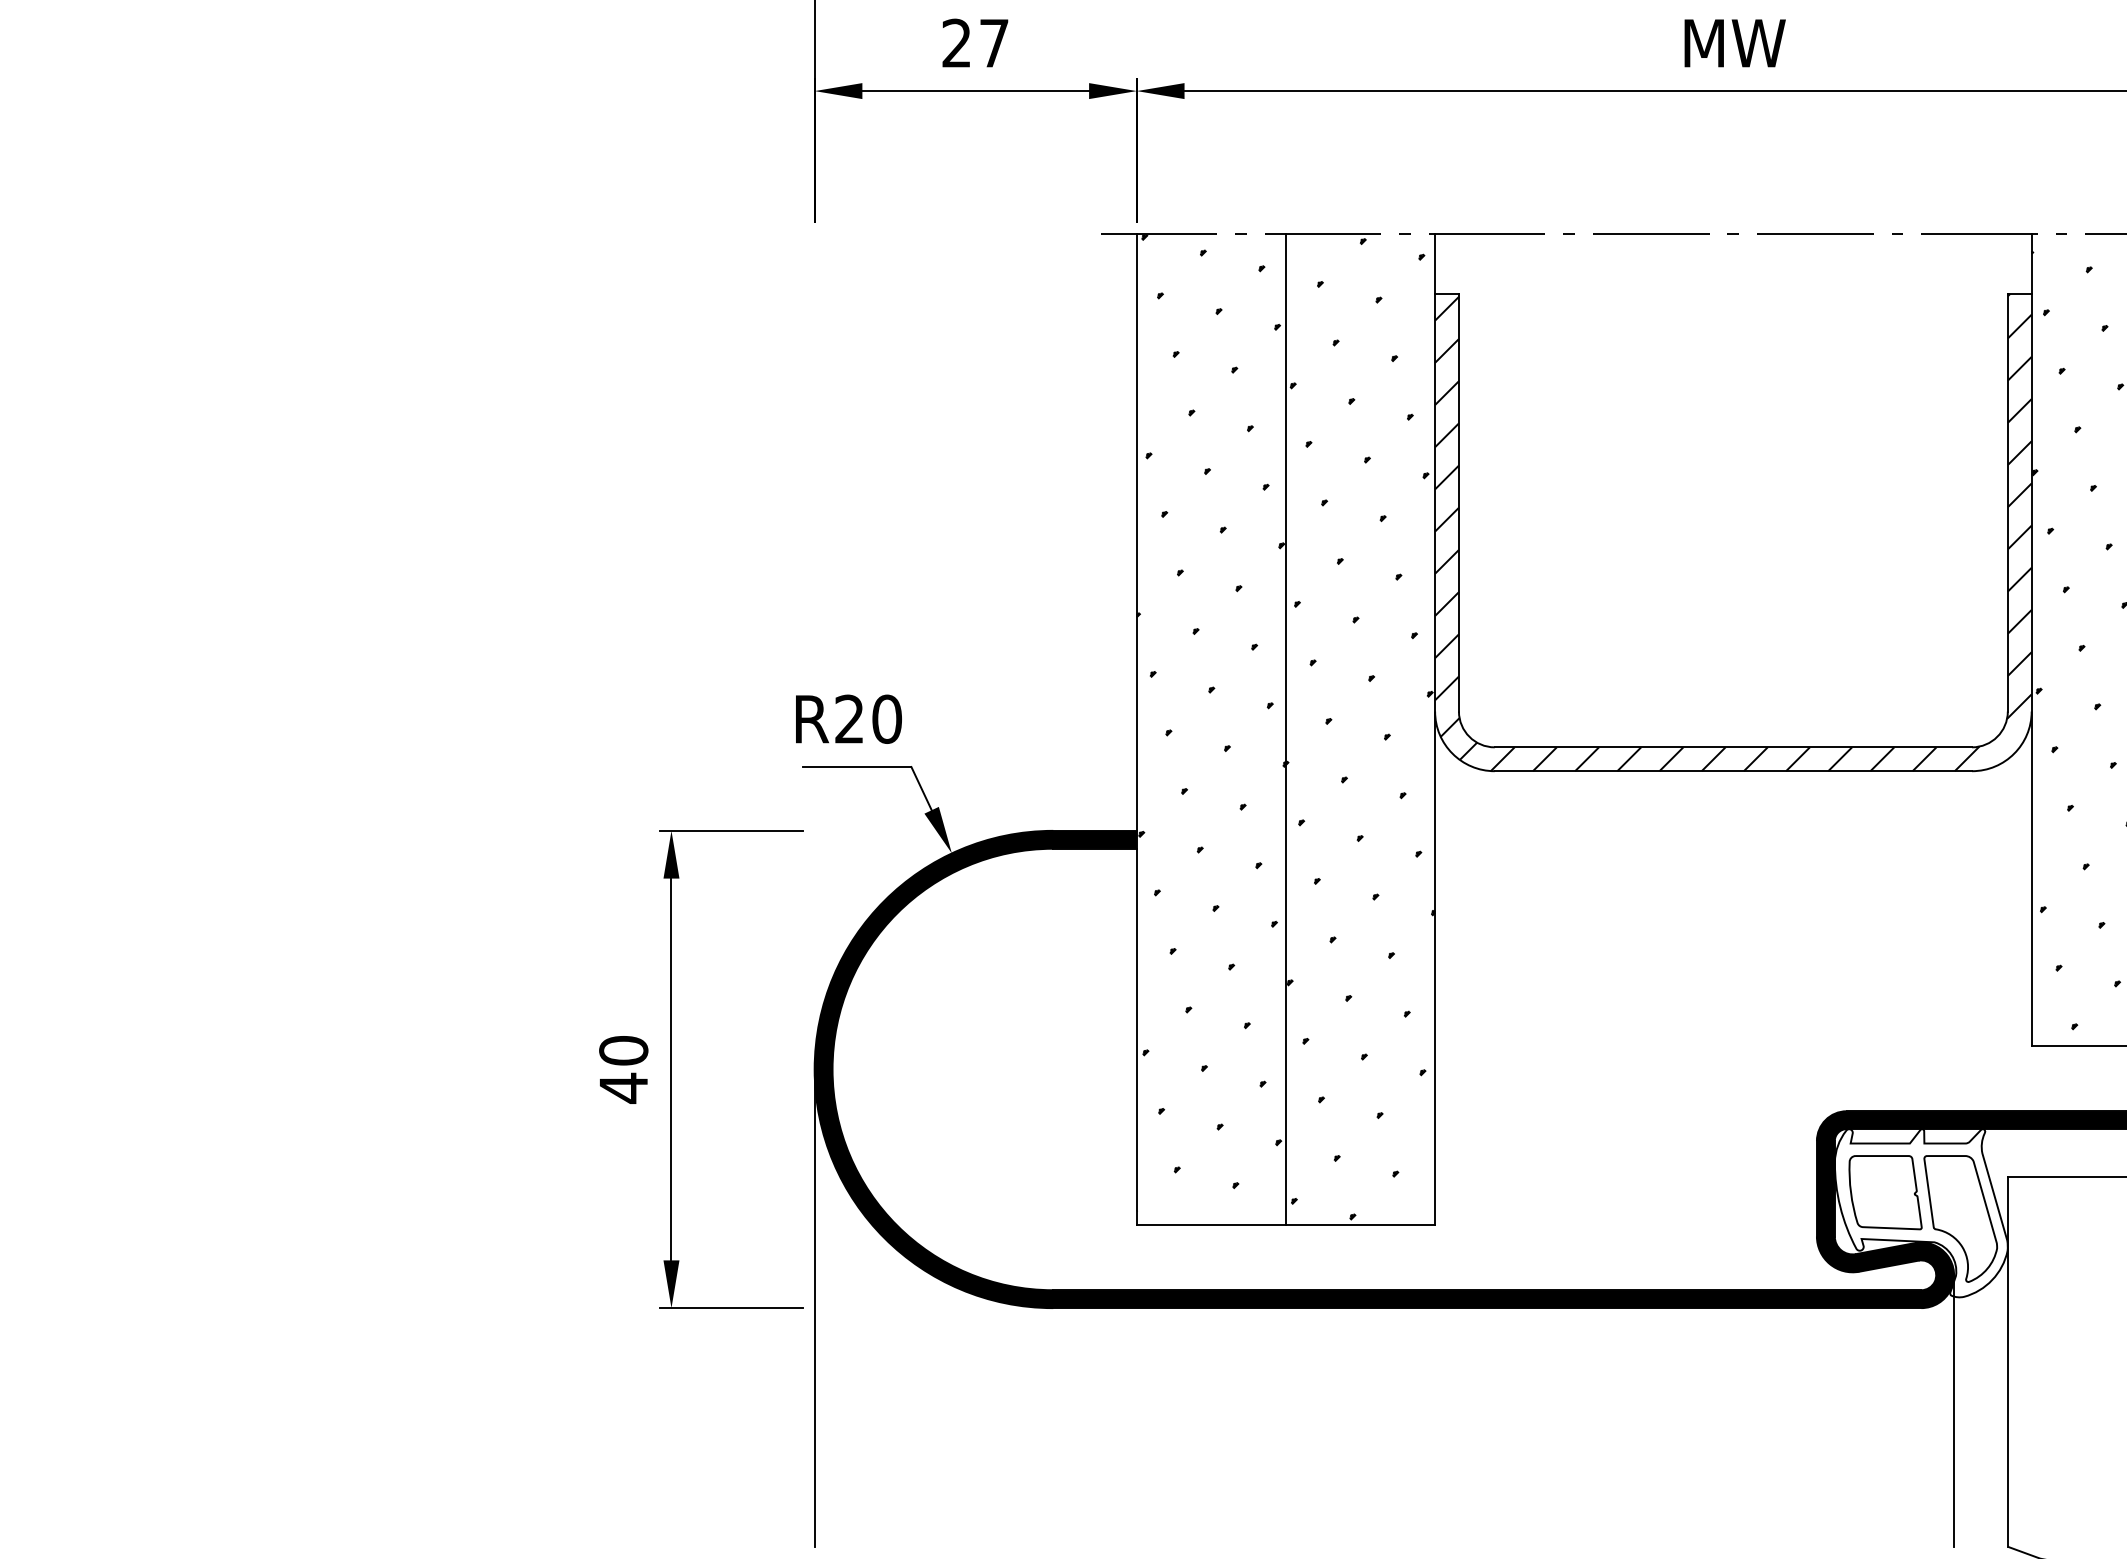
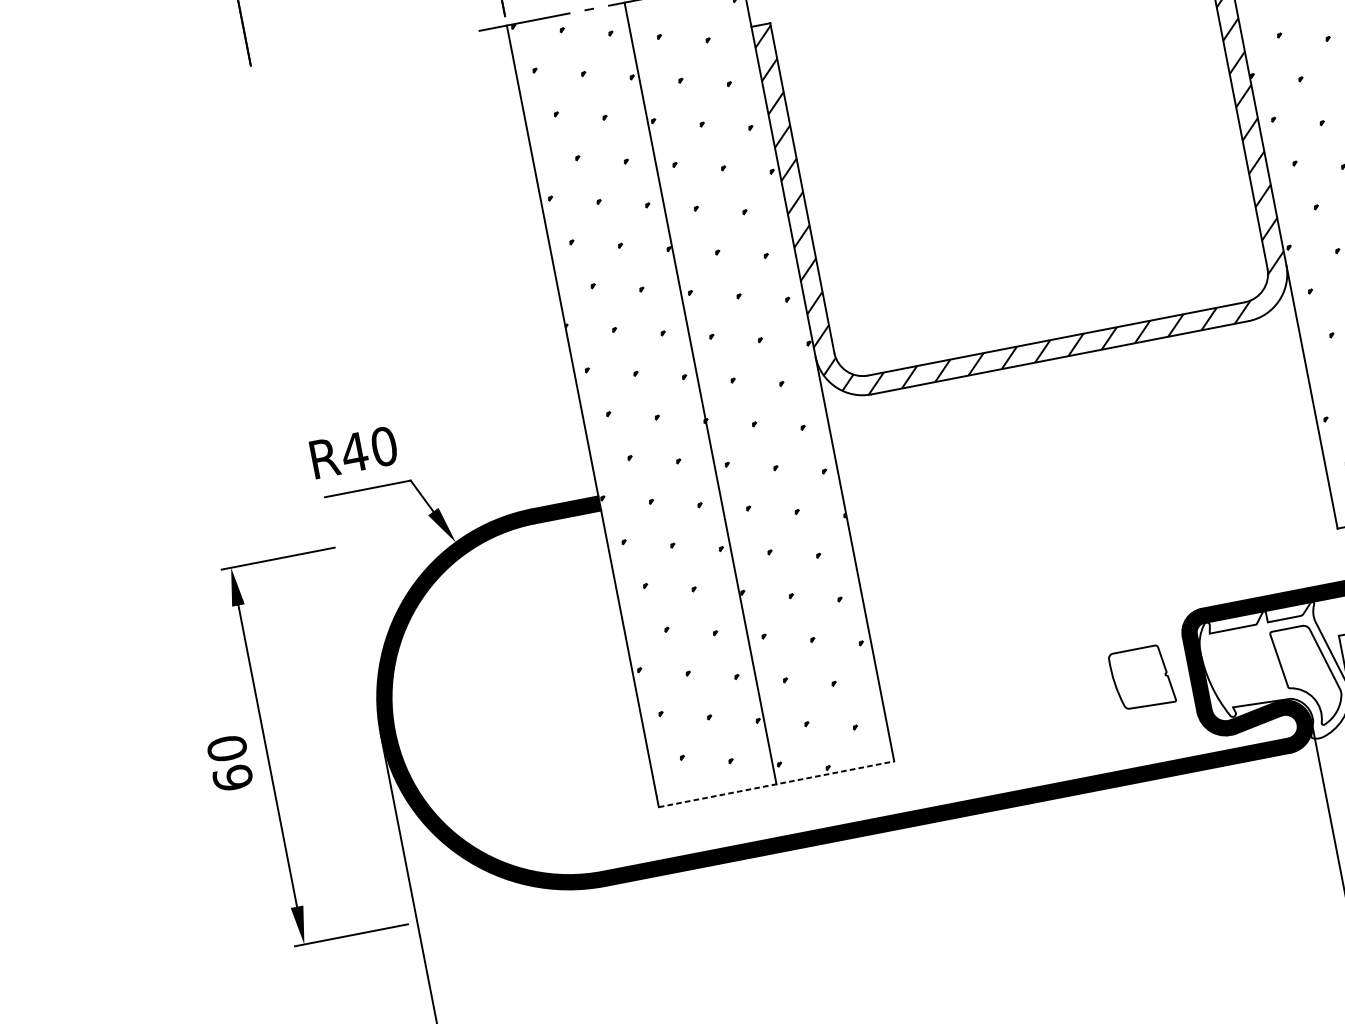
text: (849, 718) -> (354, 451), R20 -> R40
text: (623, 1087) -> (232, 777), 40 -> 60
part: (1885, 1192) -> (1142, 677), moved
line: (1286, 1224) -> (776, 784), solid -> dashed

